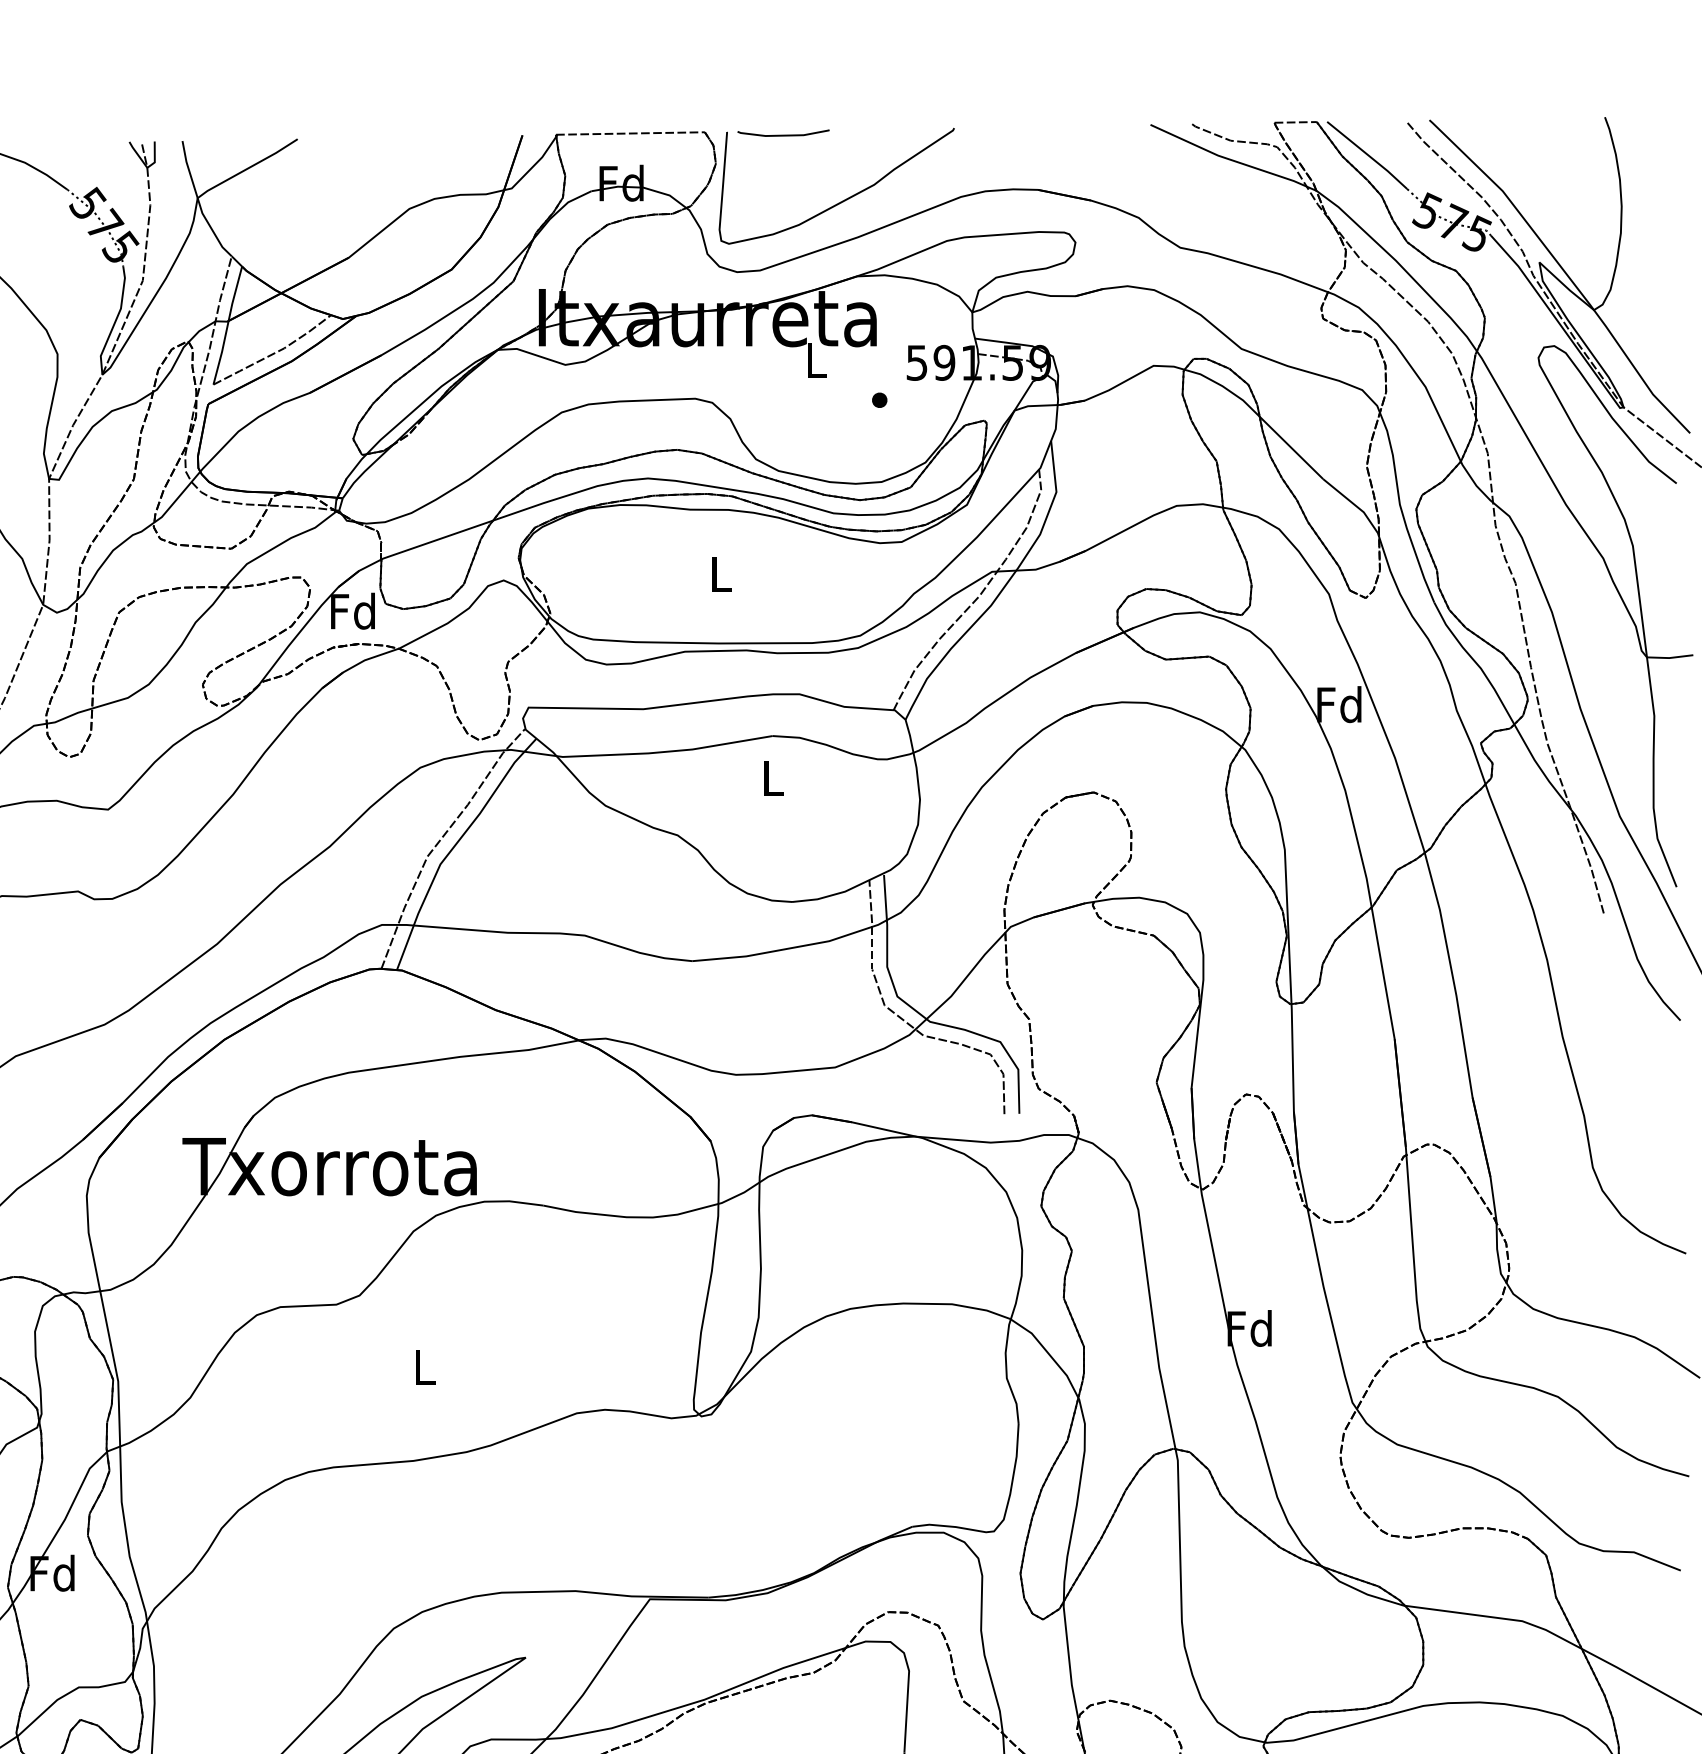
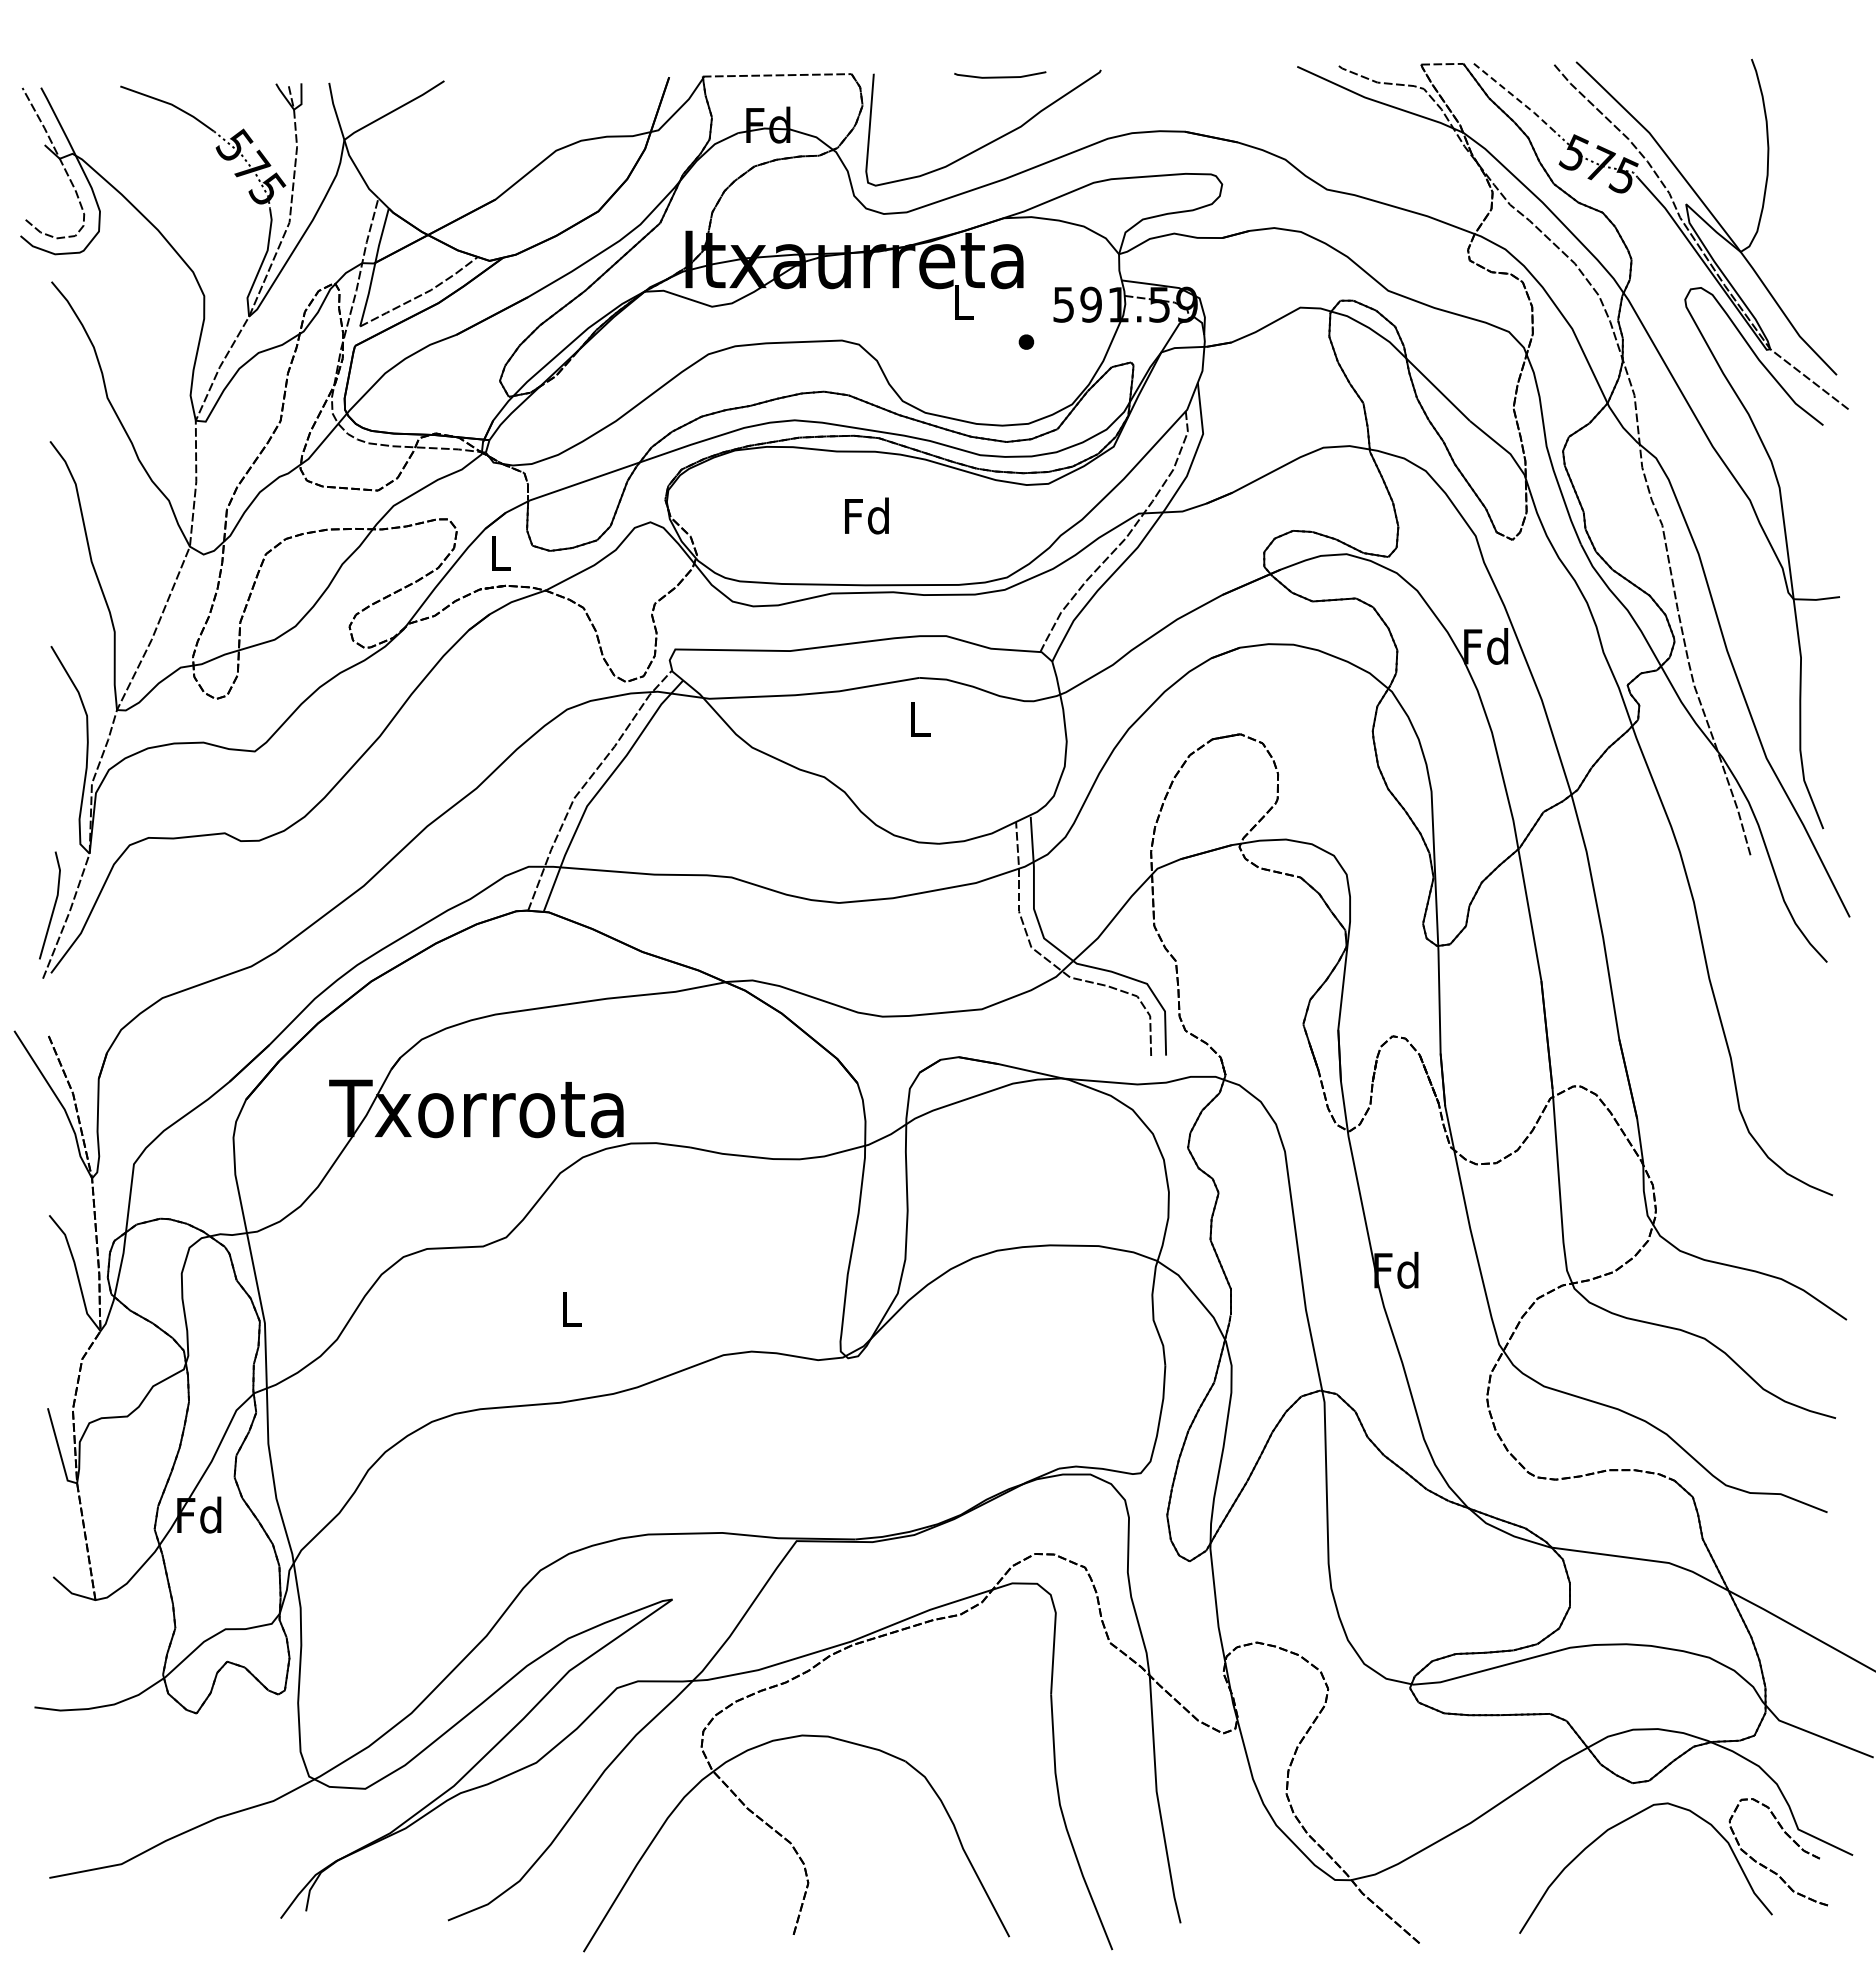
curve: (783, 134) -> (1000, 76), moved
line: (1368, 155) -> (1515, 97), solid -> dashed
text: (719, 573) -> (866, 515), L -> Fd
text: (352, 610) -> (499, 552), Fd -> L

